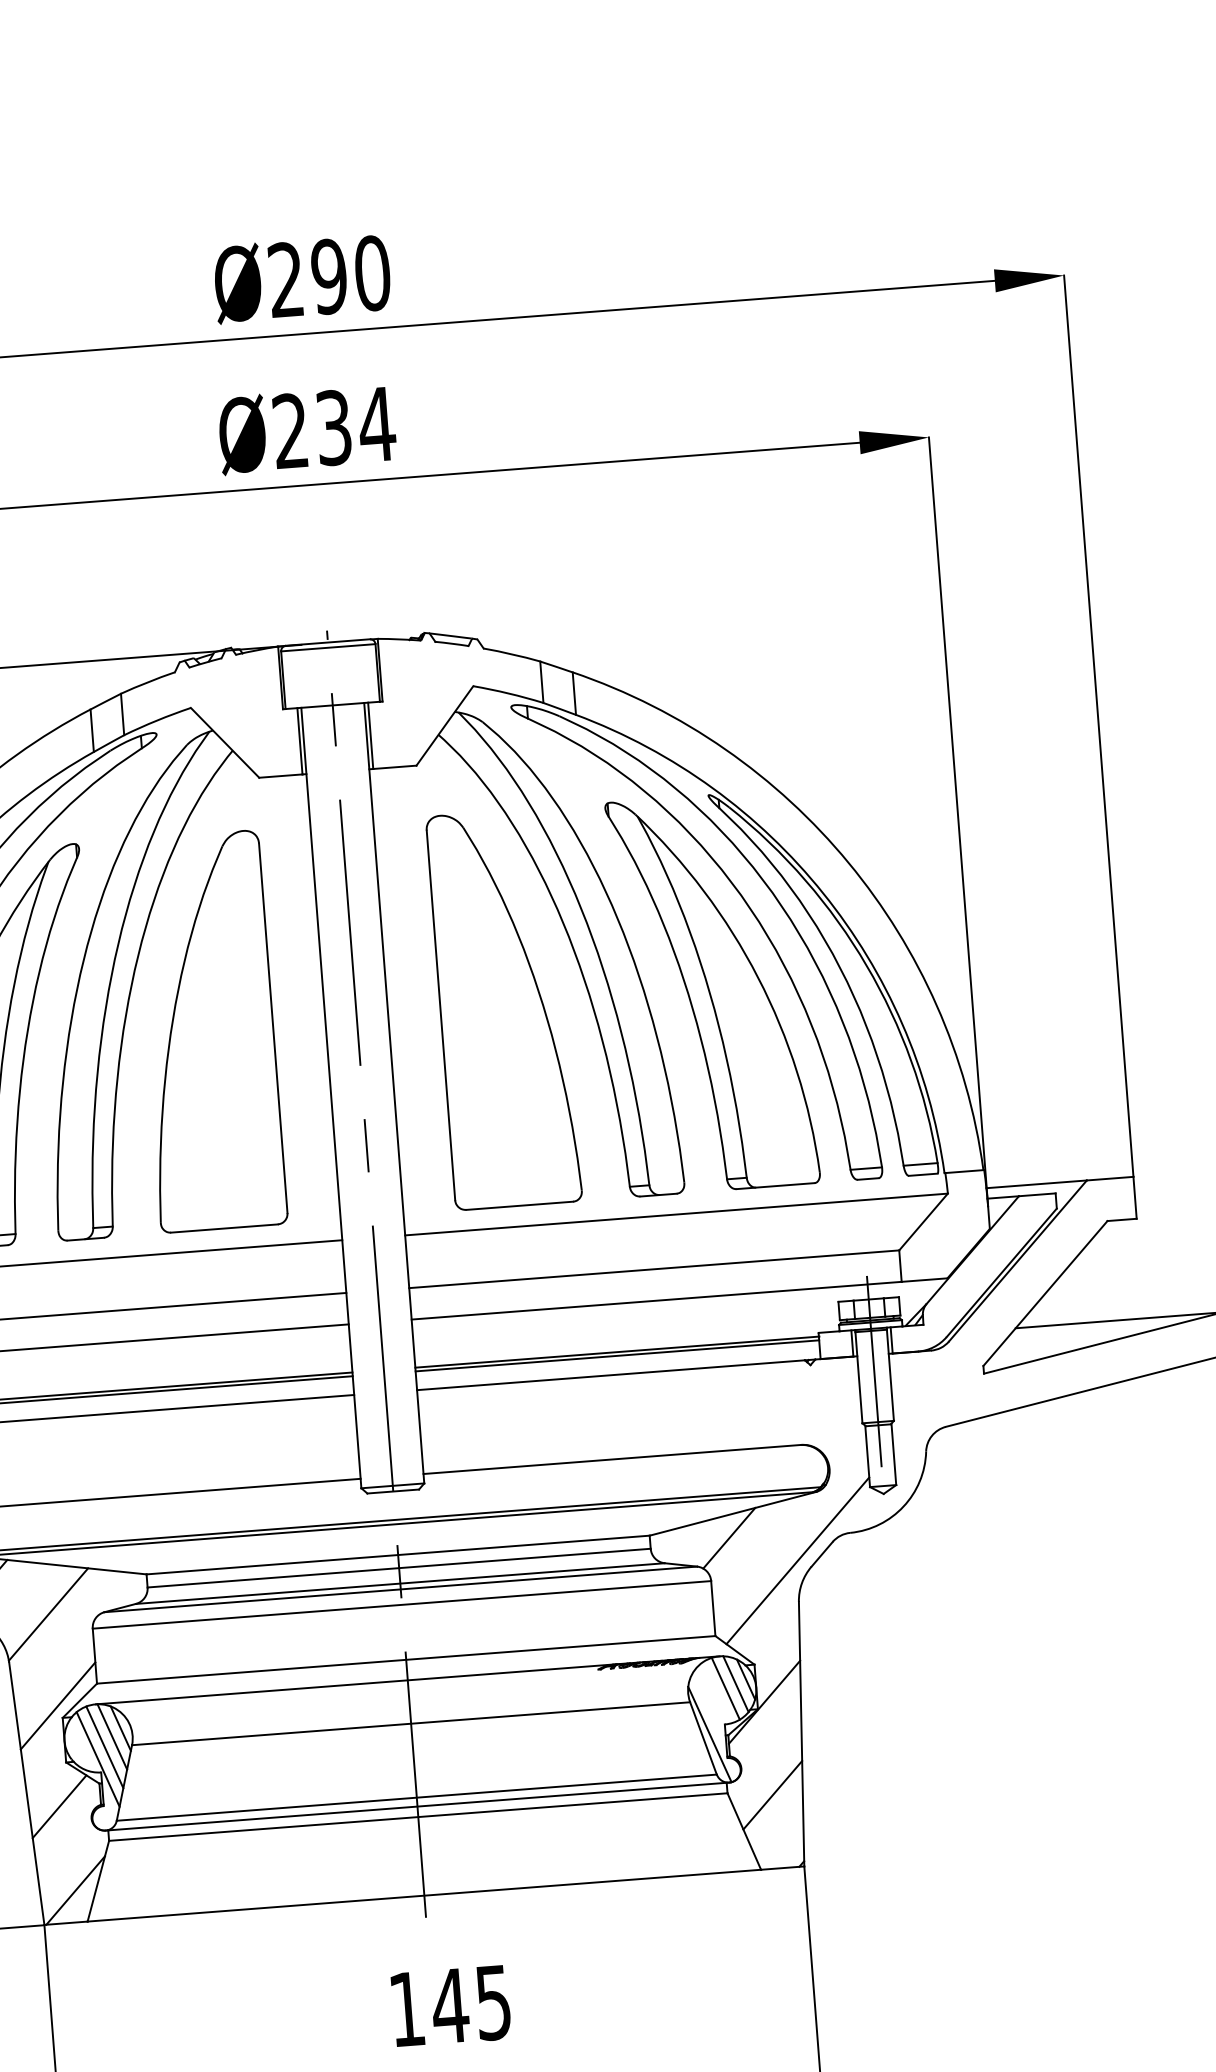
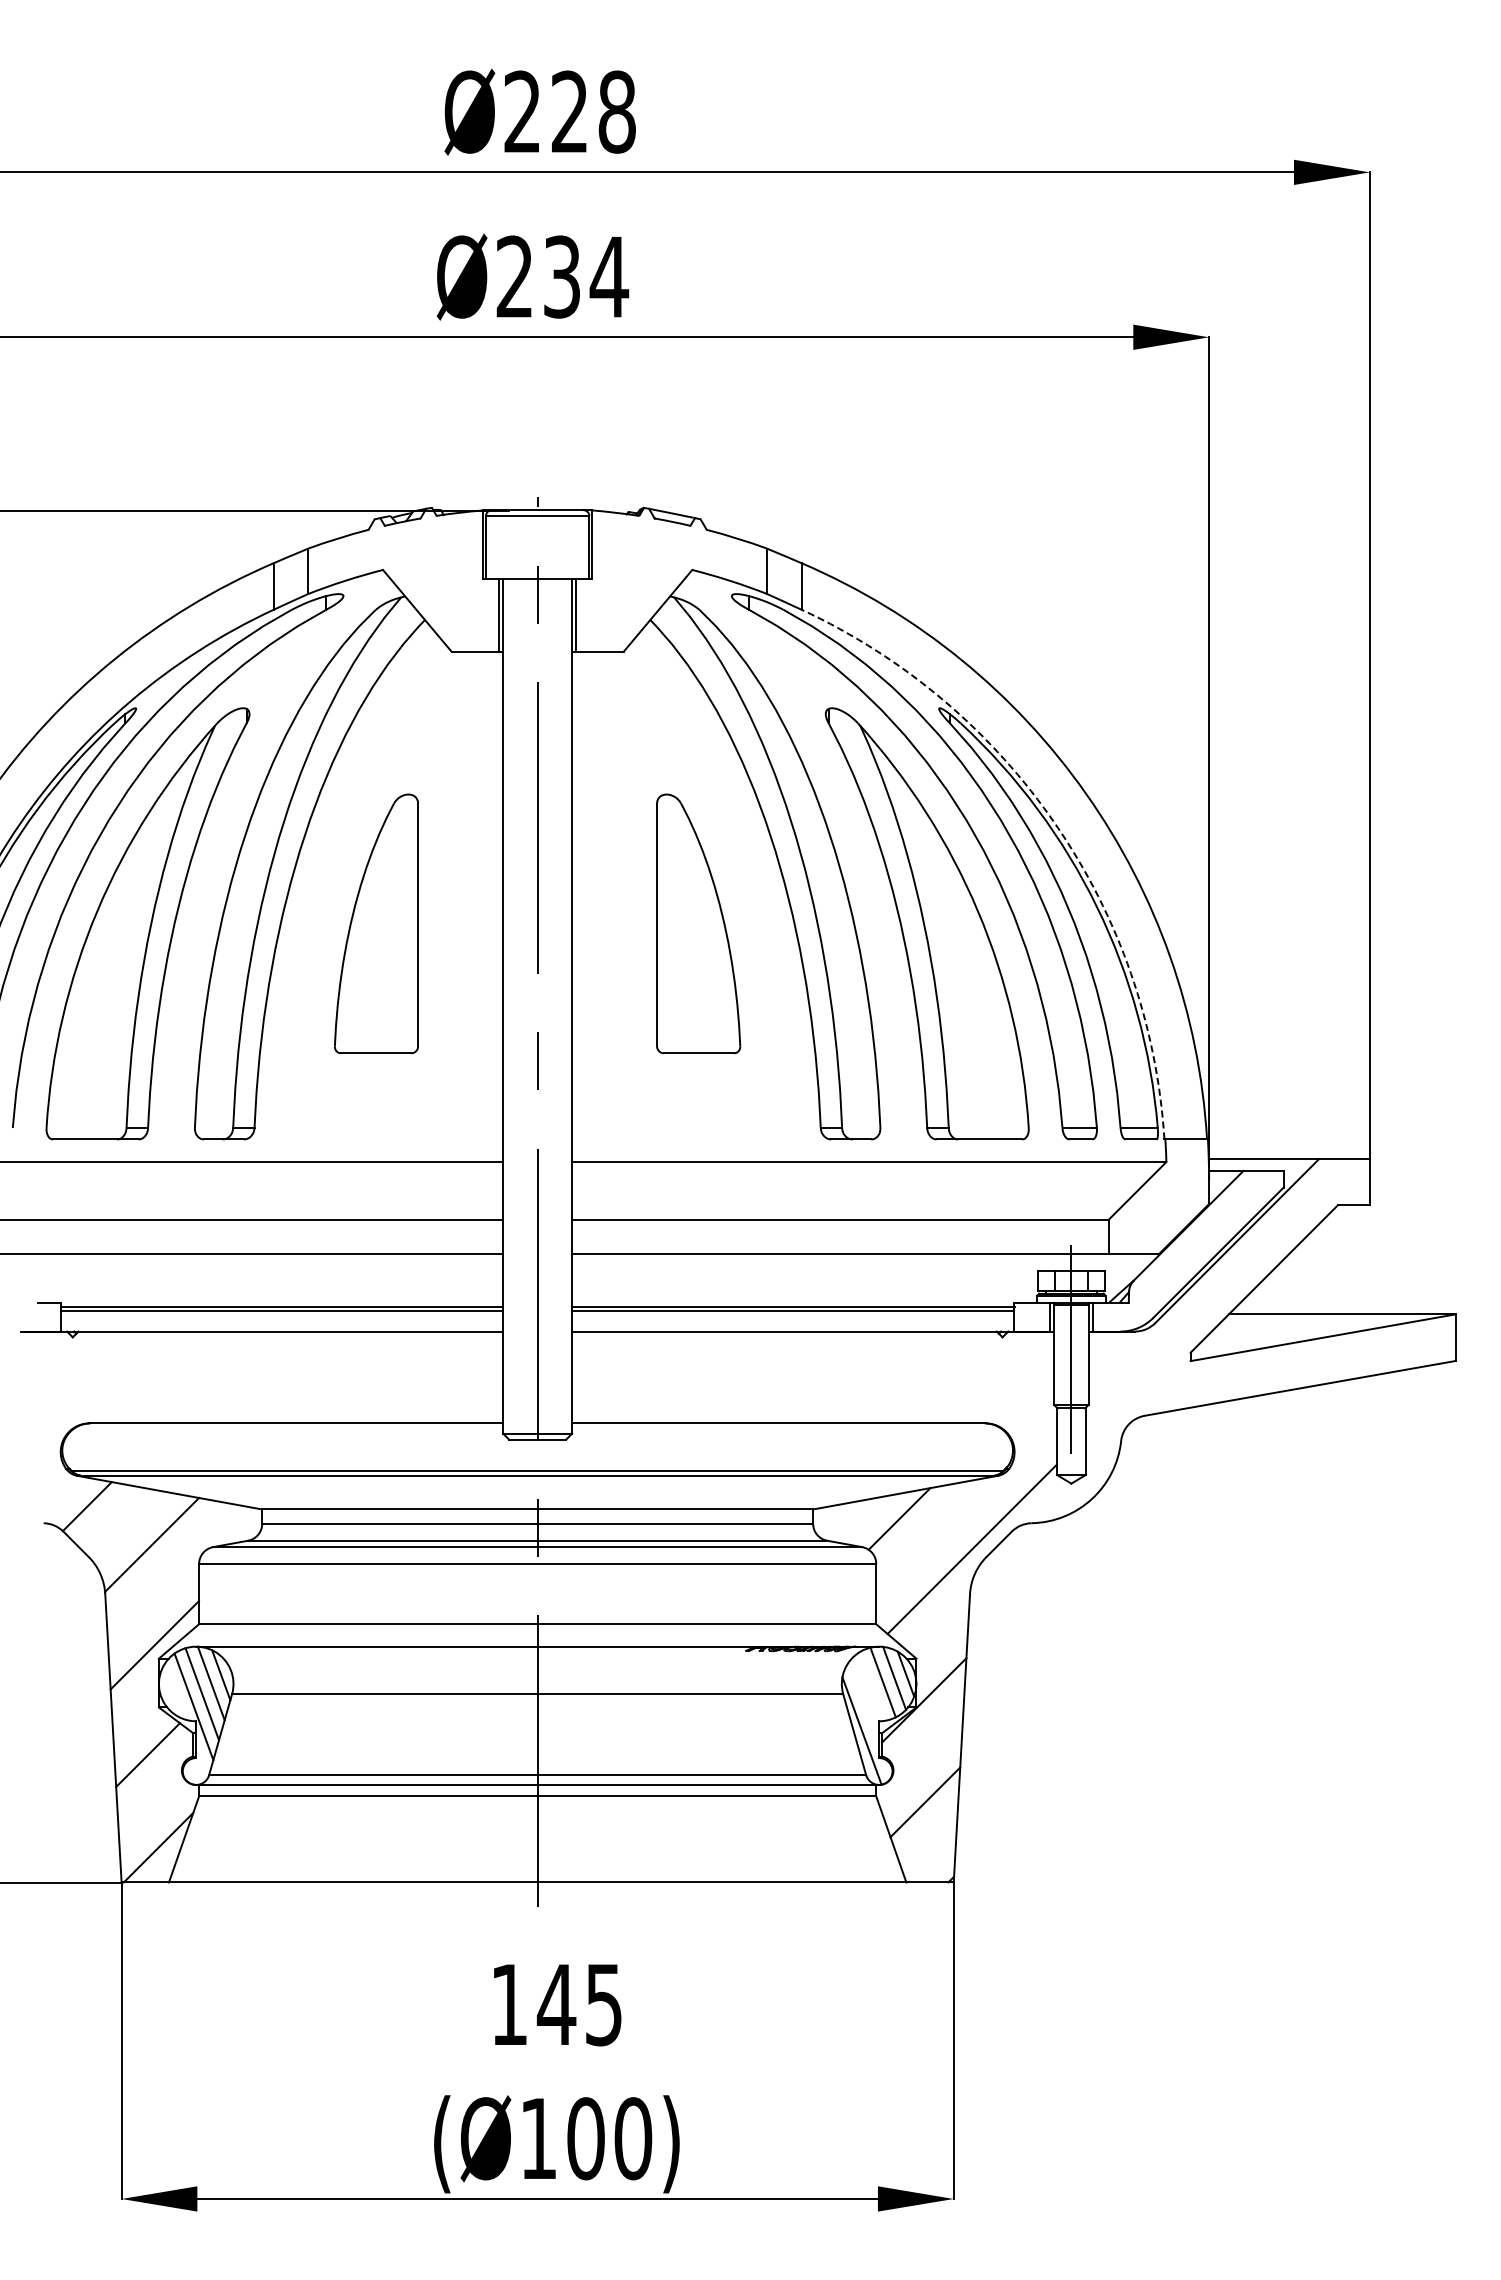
text: (350, 274) -> (593, 111), Ø290 -> Ø228
arc: (822, 893) -> (1055, 824), solid -> dashed
part: (503, 1008) -> (698, 923), size x0.6
part: (209, 1031) -> (376, 923), size x0.6

